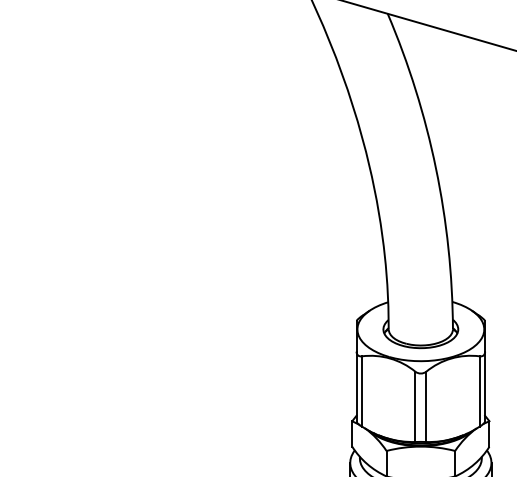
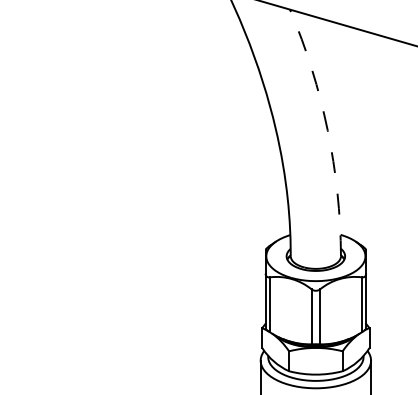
arc: (435, 168) -> (327, 130), solid -> dashed

